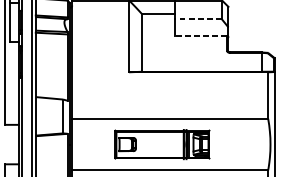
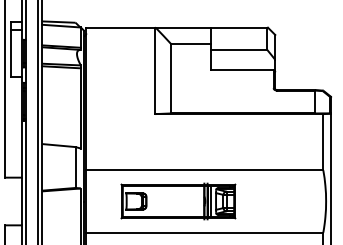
line: (198, 18) -> (238, 49), dashed -> solid
line: (200, 36) -> (241, 70), dashed -> solid
part: (162, 144) -> (178, 201), moved

